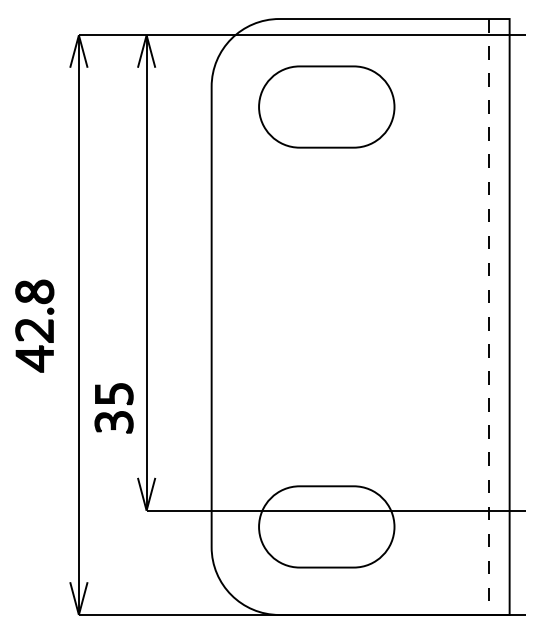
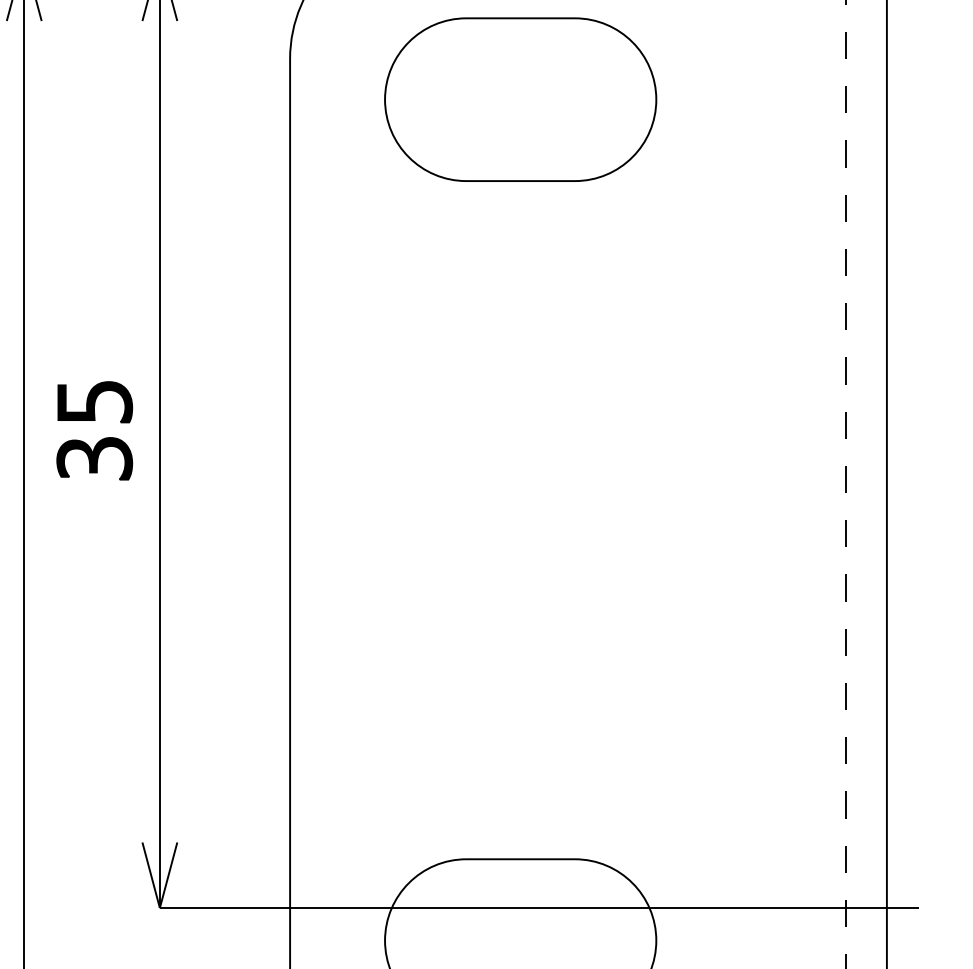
part: (113, 408) -> (93, 431), moved

